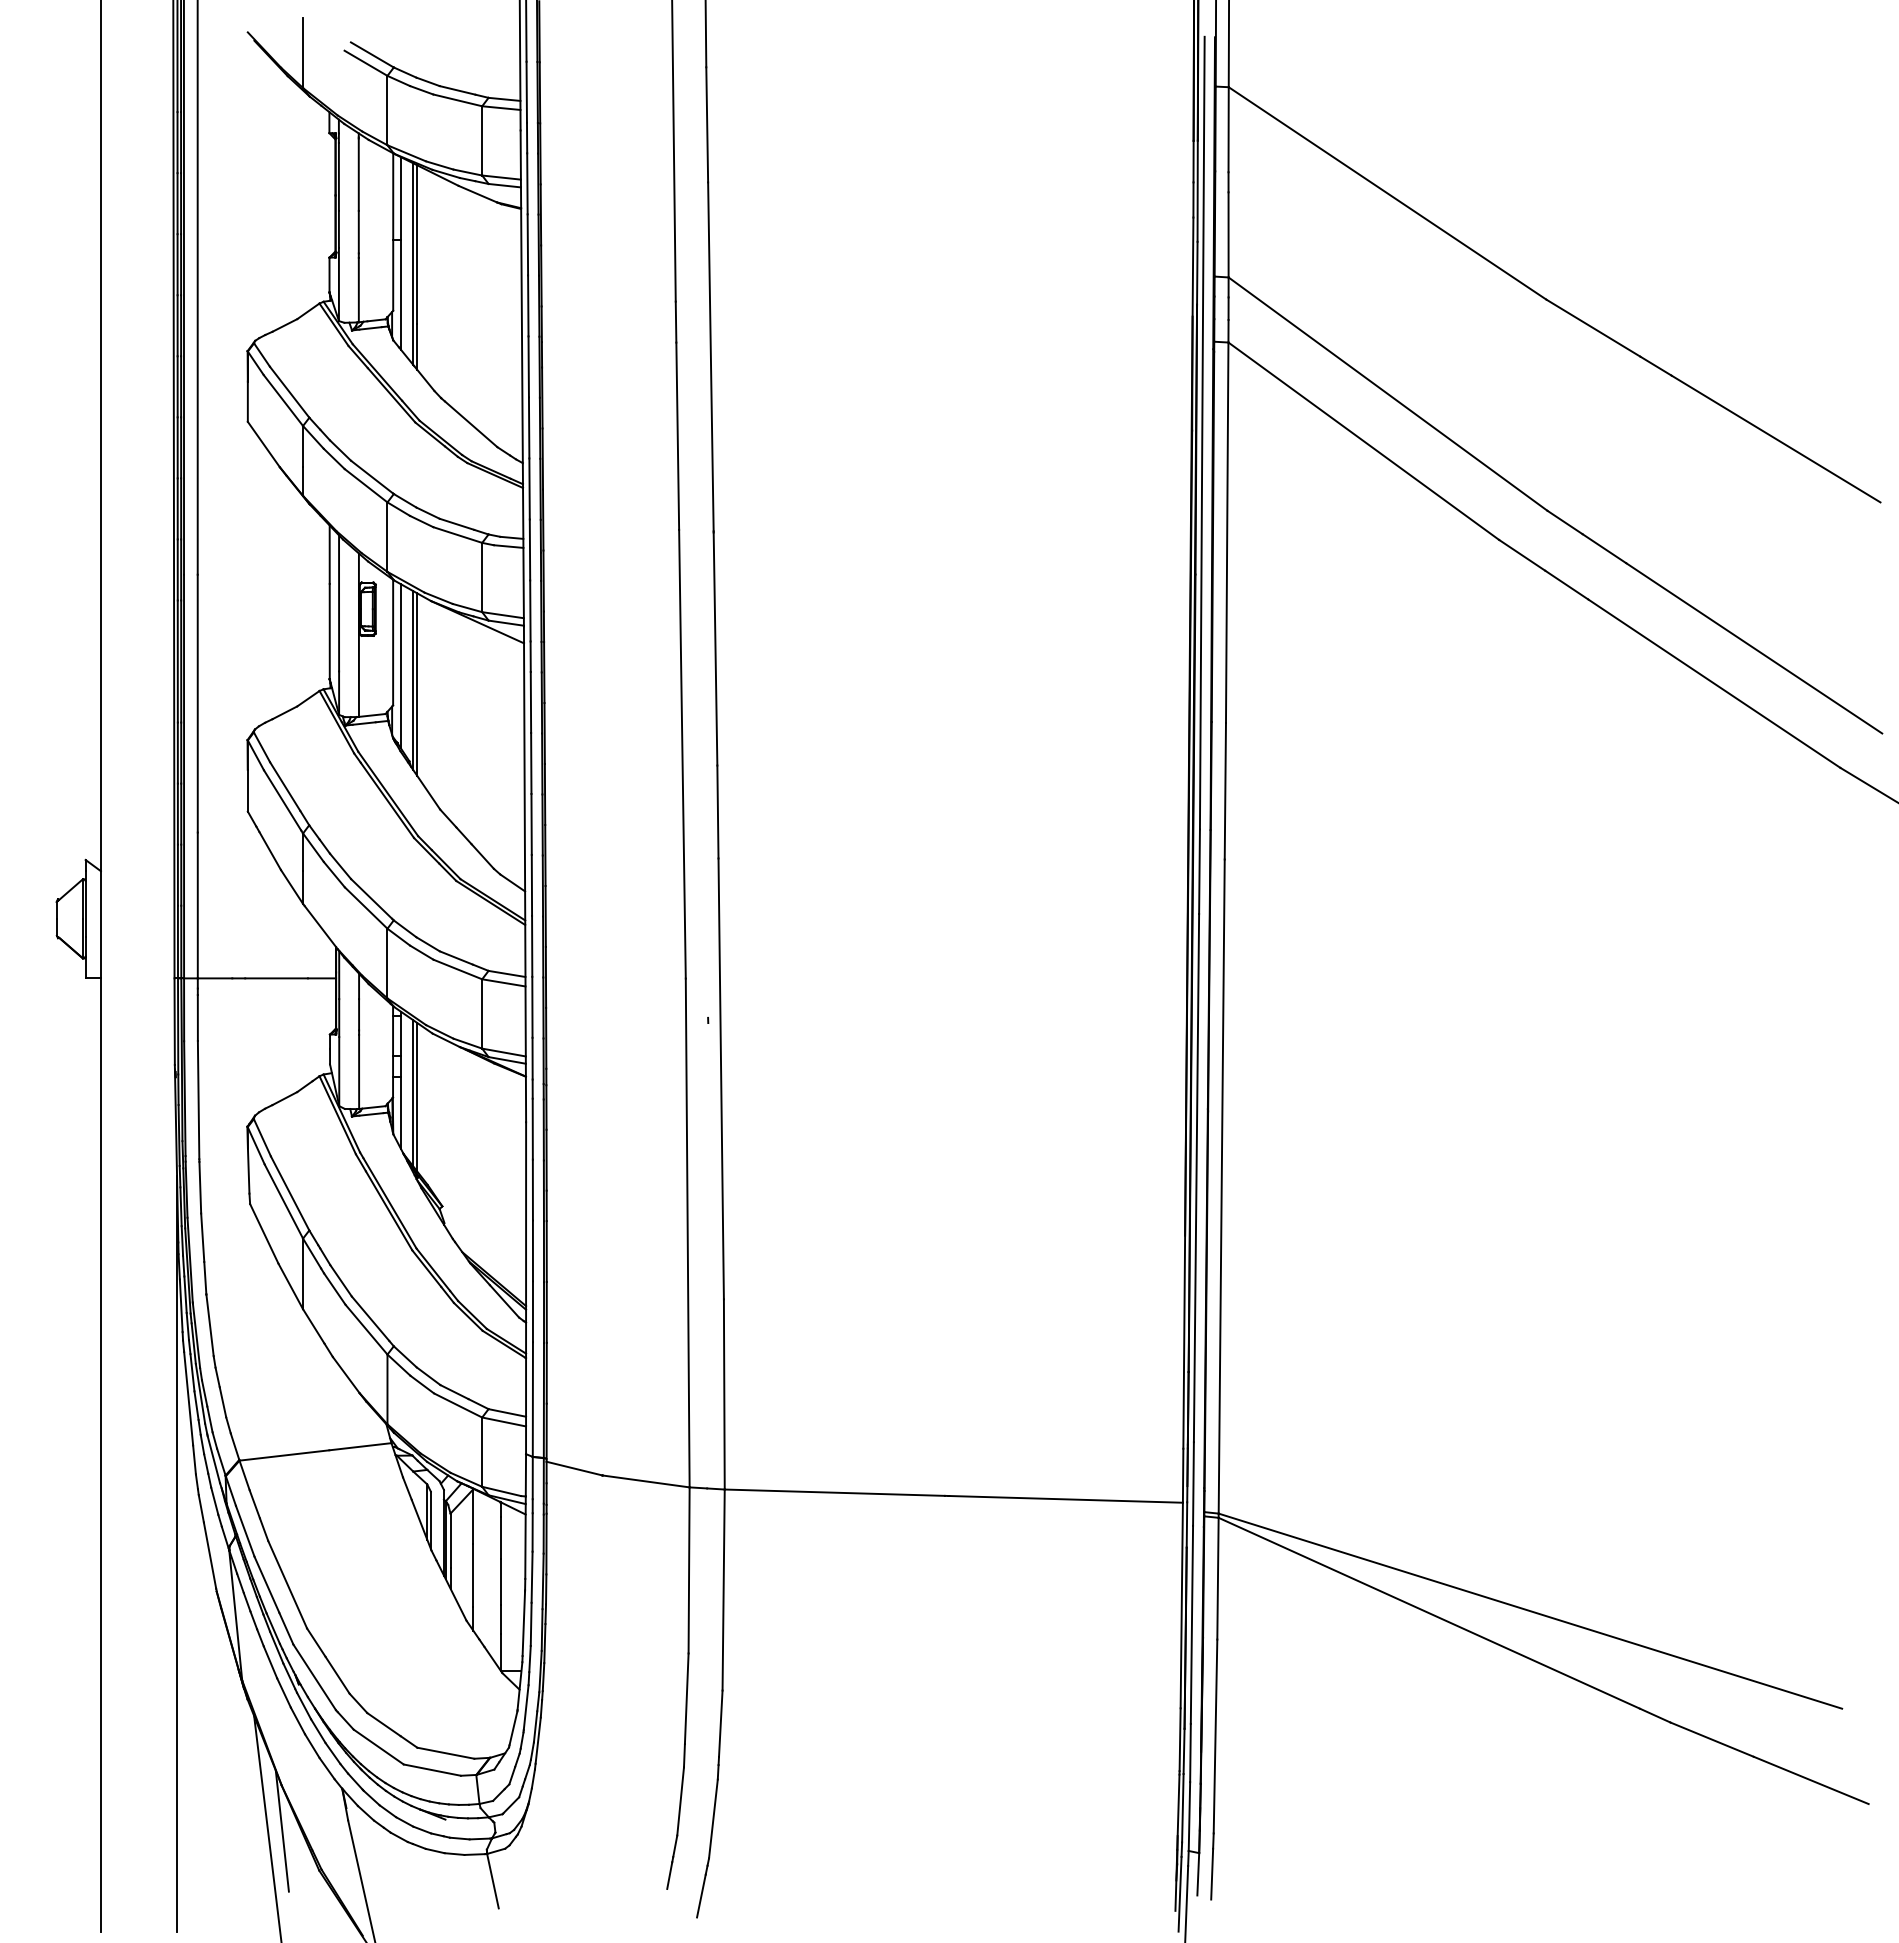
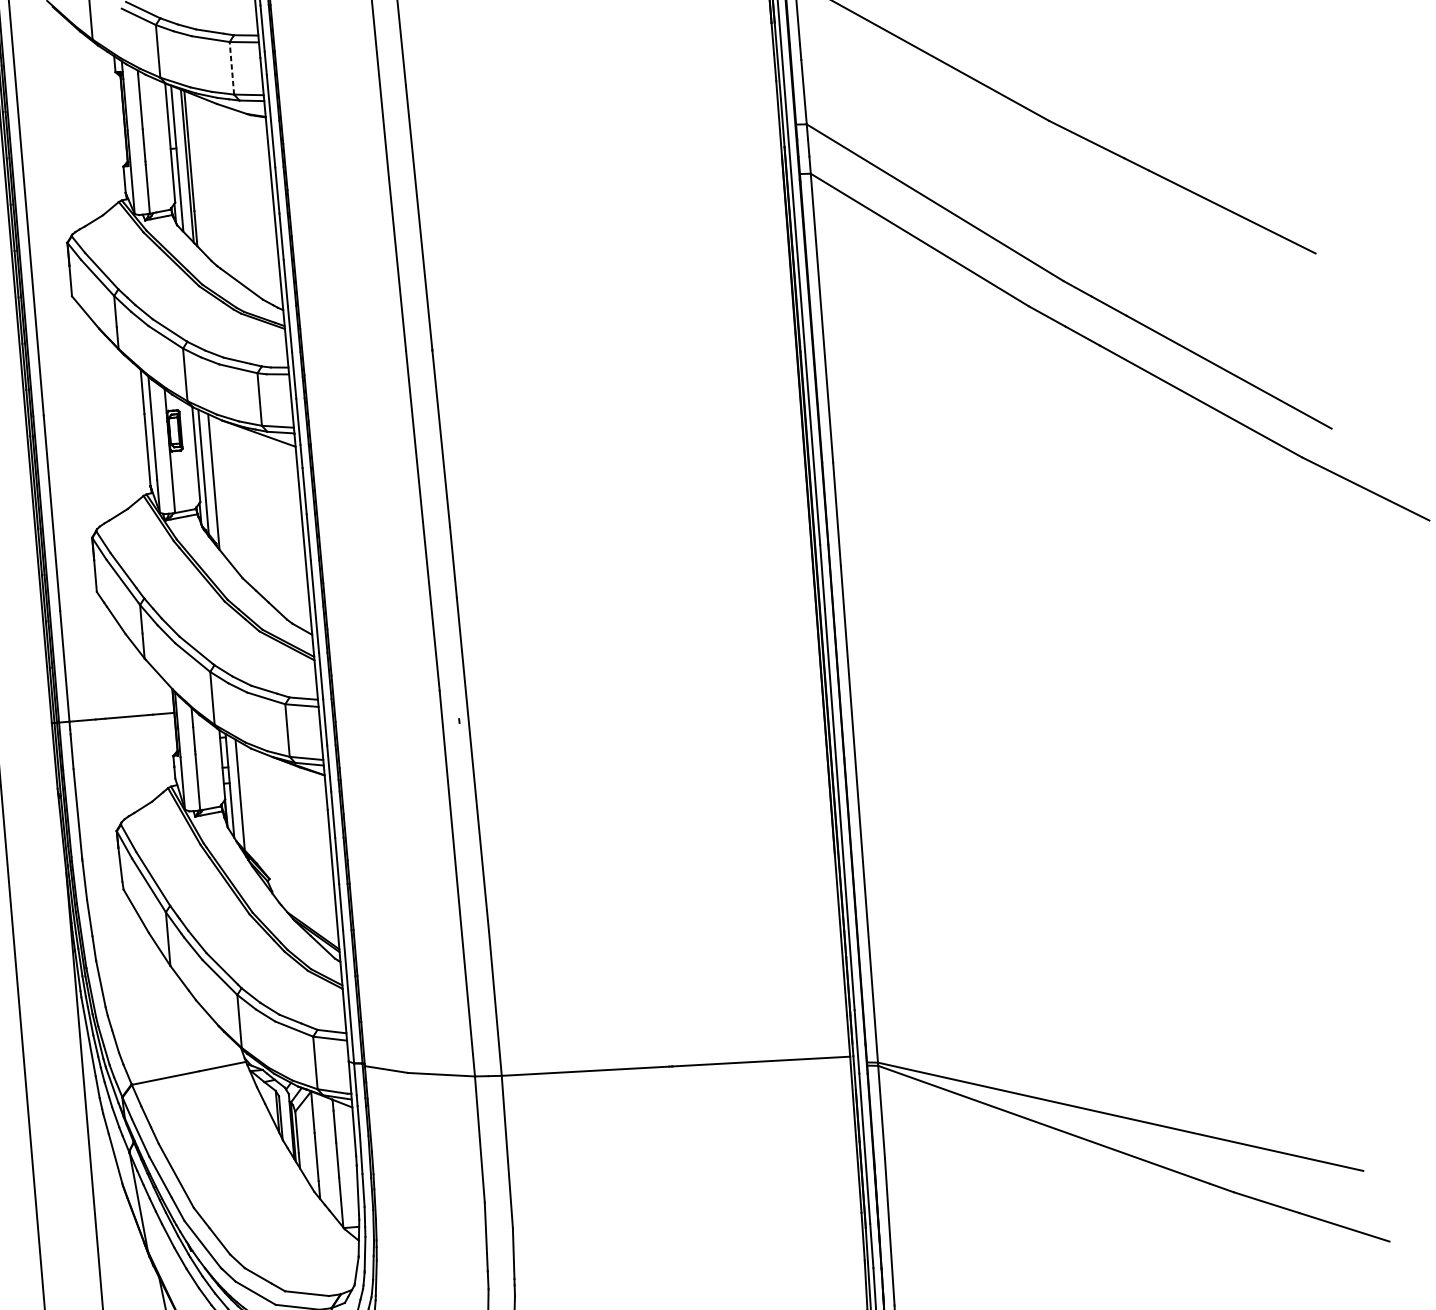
line: (482, 140) -> (232, 68), solid -> dashed
line: (417, 684) -> (217, 484), removed
line: (417, 1097) -> (243, 798), removed

